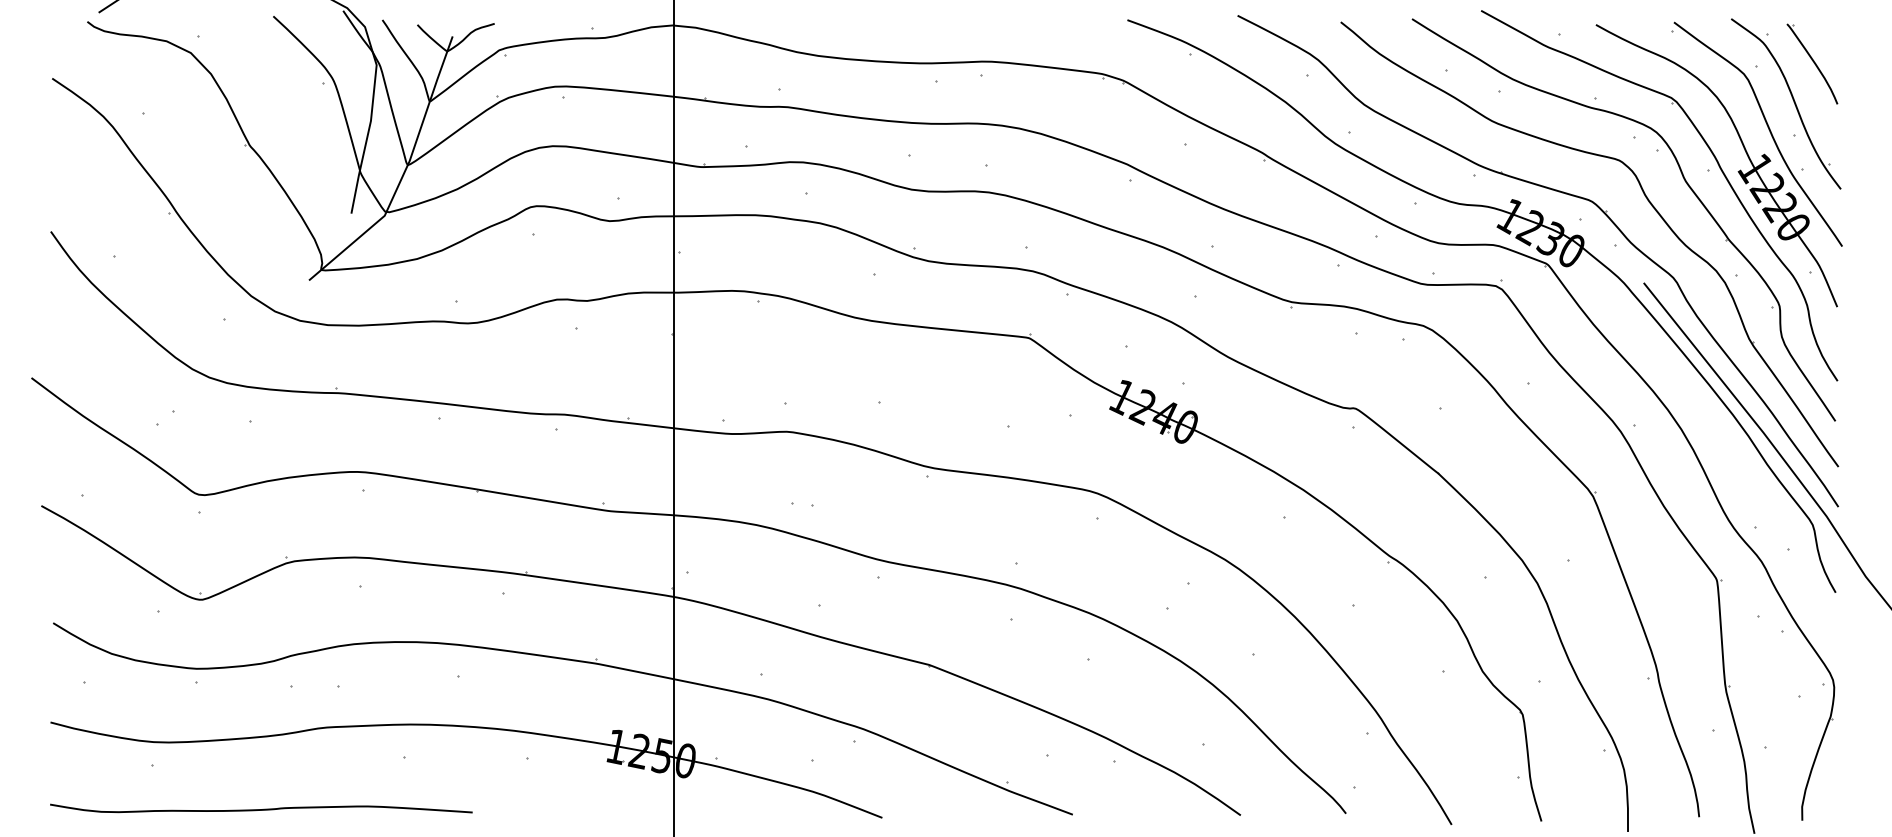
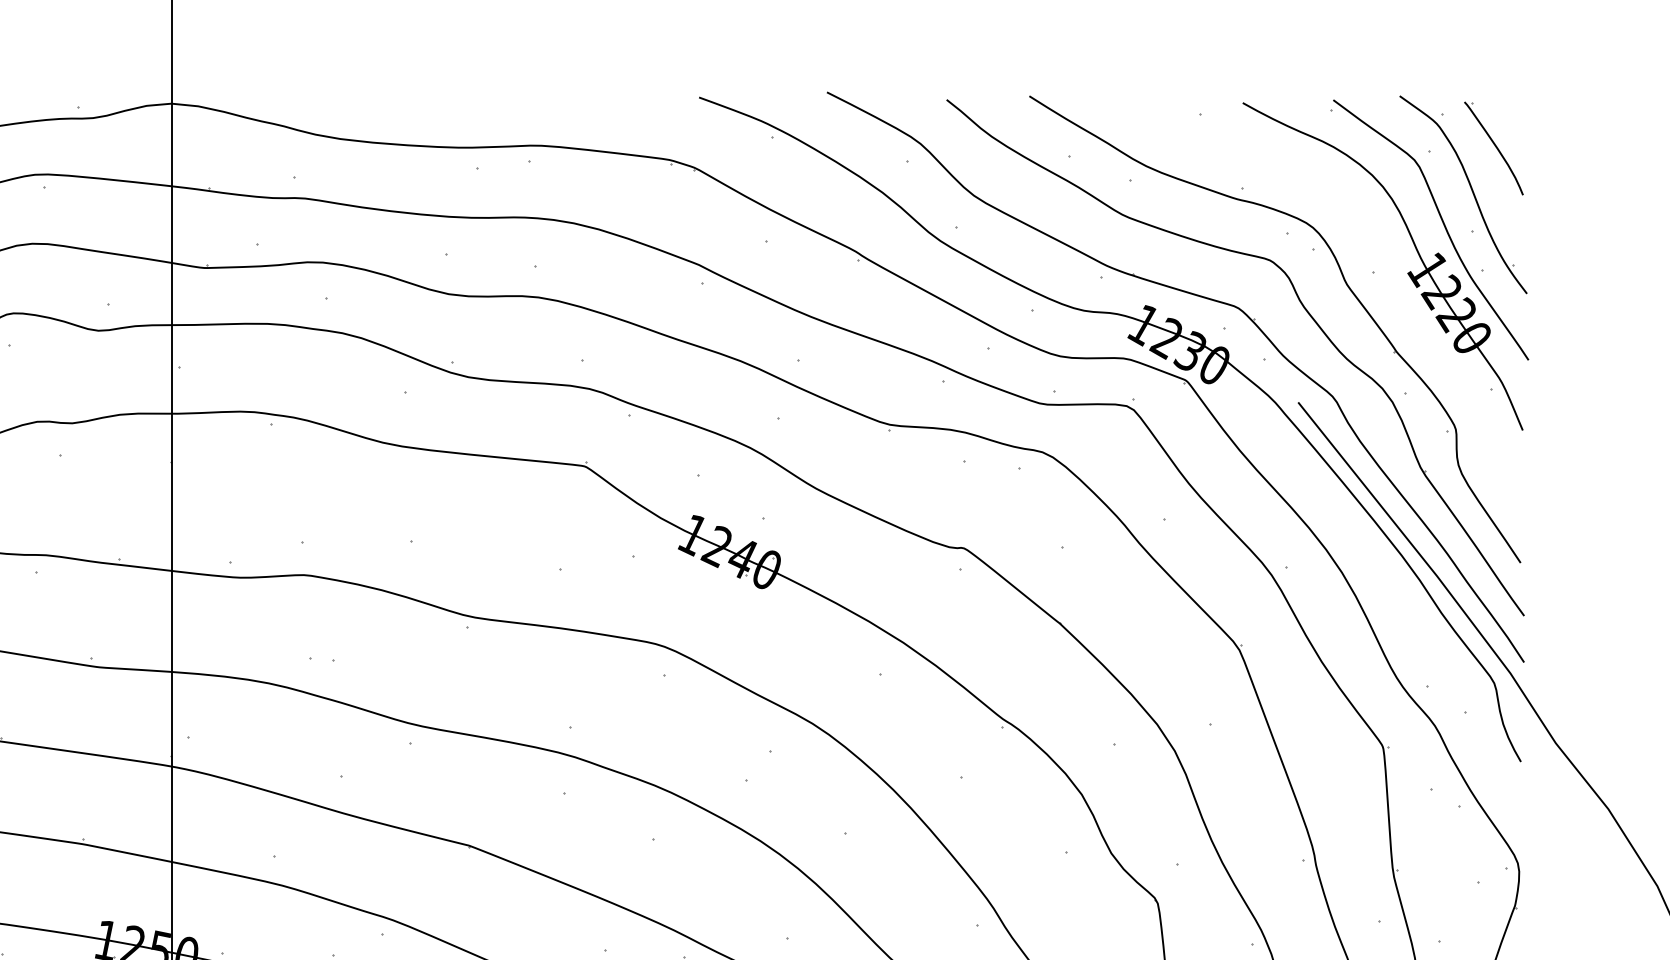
part: (1718, 166) -> (1384, 267), removed

